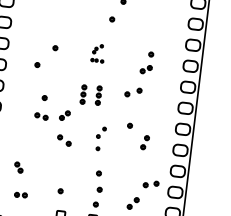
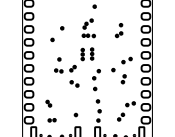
part: (97, 53) -> (88, 28), size x1.67
part: (132, 92) -> (126, 60), moved
part: (100, 139) -> (96, 80), size x1.43

